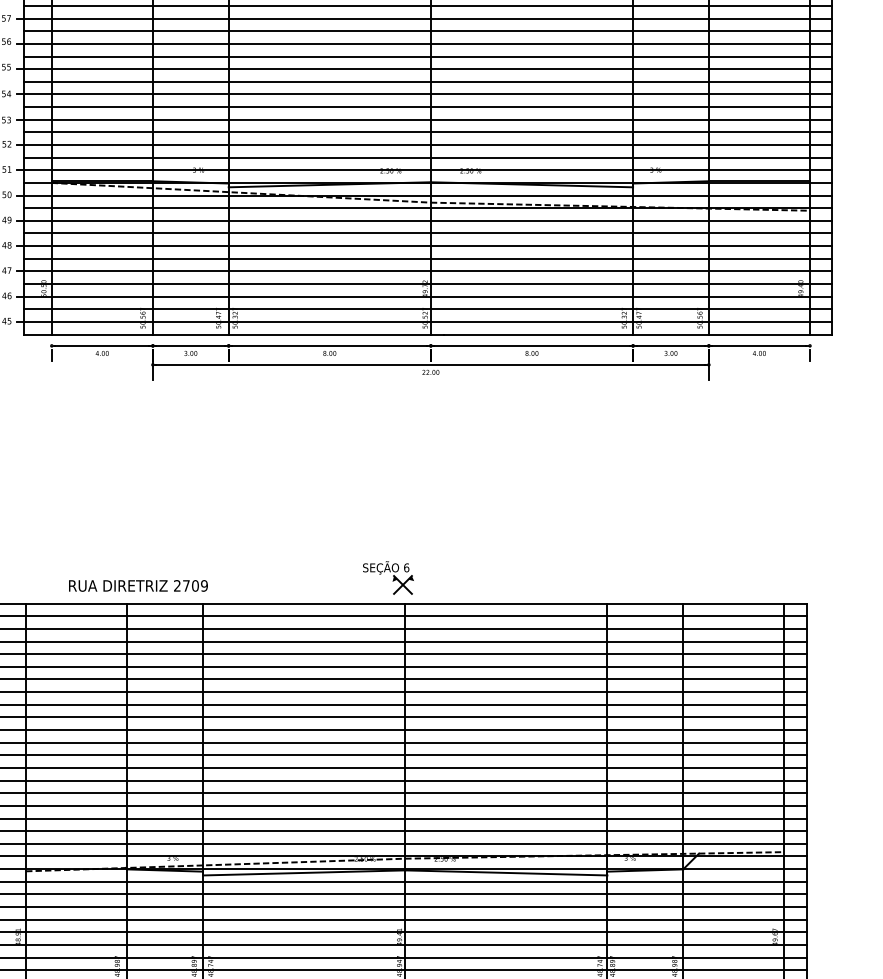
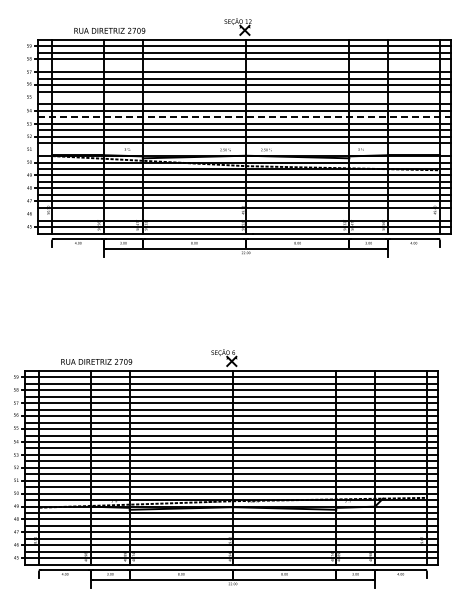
line: (427, 5) -> (244, 65), removed
line: (423, 70) -> (242, 98), removed
line: (429, 107) -> (245, 117), solid -> dashed
line: (423, 170) -> (242, 149), removed
line: (423, 297) -> (242, 214), removed

